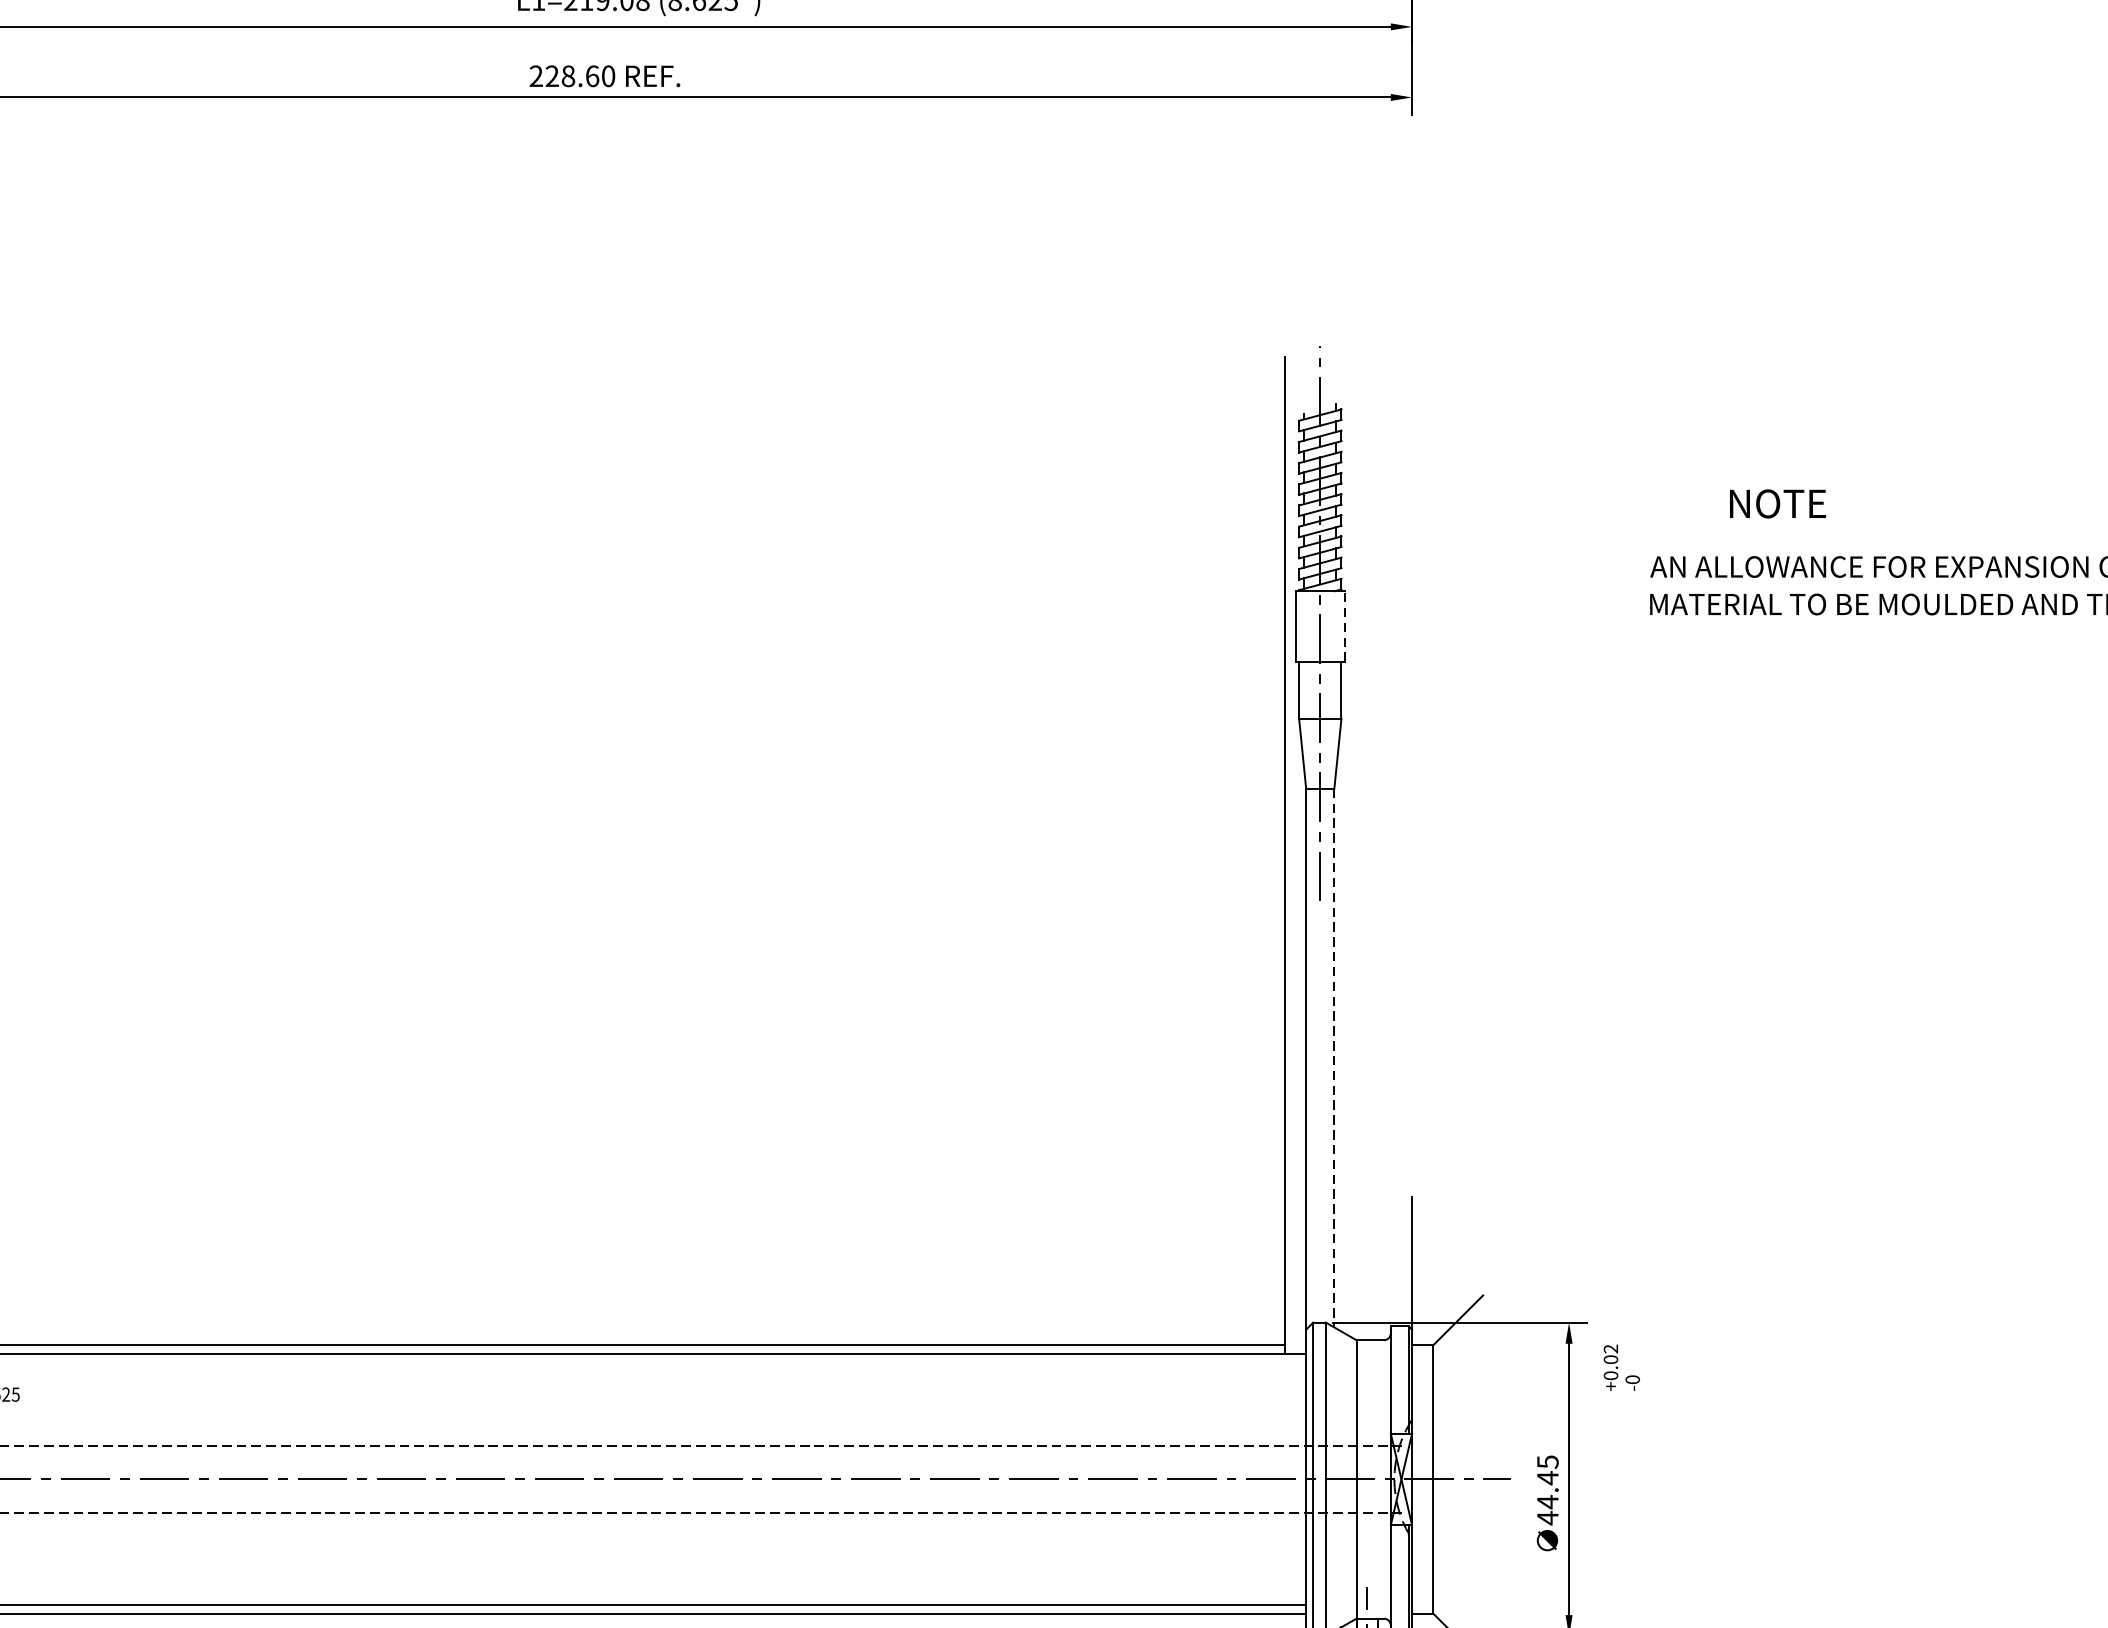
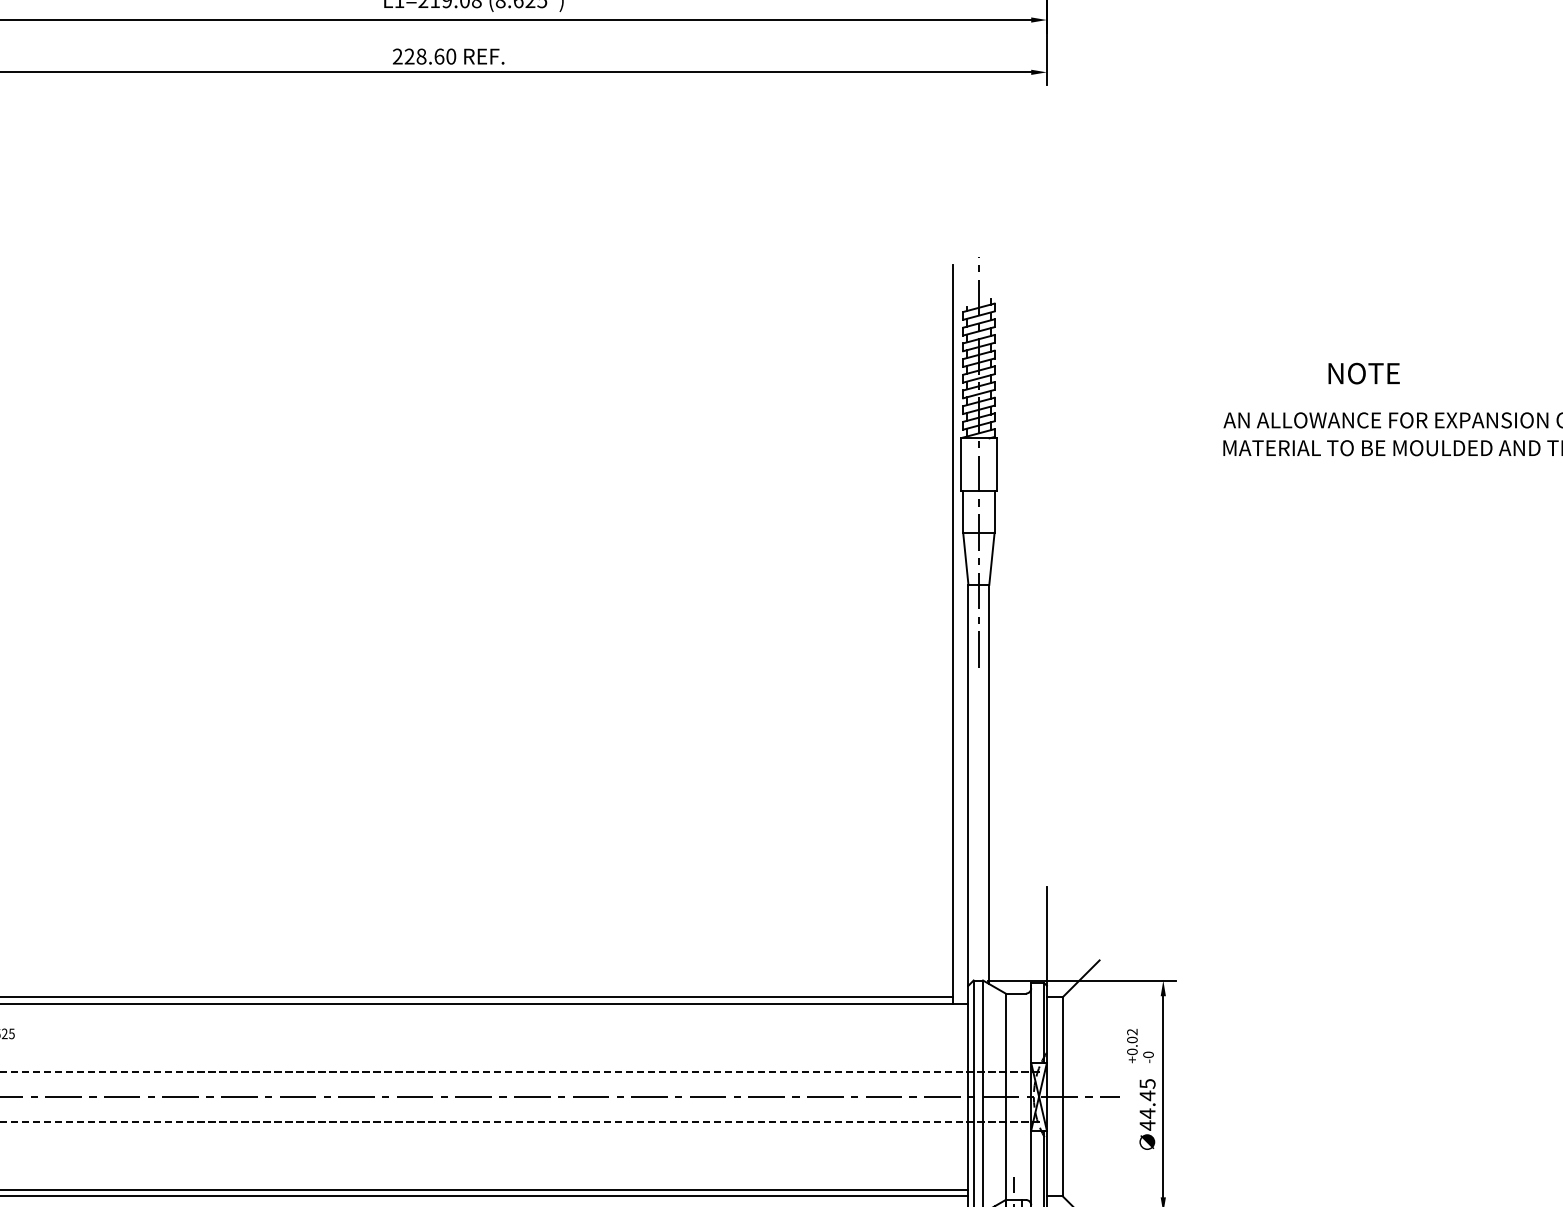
text: (1777, 503) -> (1363, 373), moved
line: (1345, 626) -> (997, 464), dashed -> solid
line: (1334, 1058) -> (989, 784), dashed -> solid
text: (1621, 1368) -> (1140, 1046), moved

